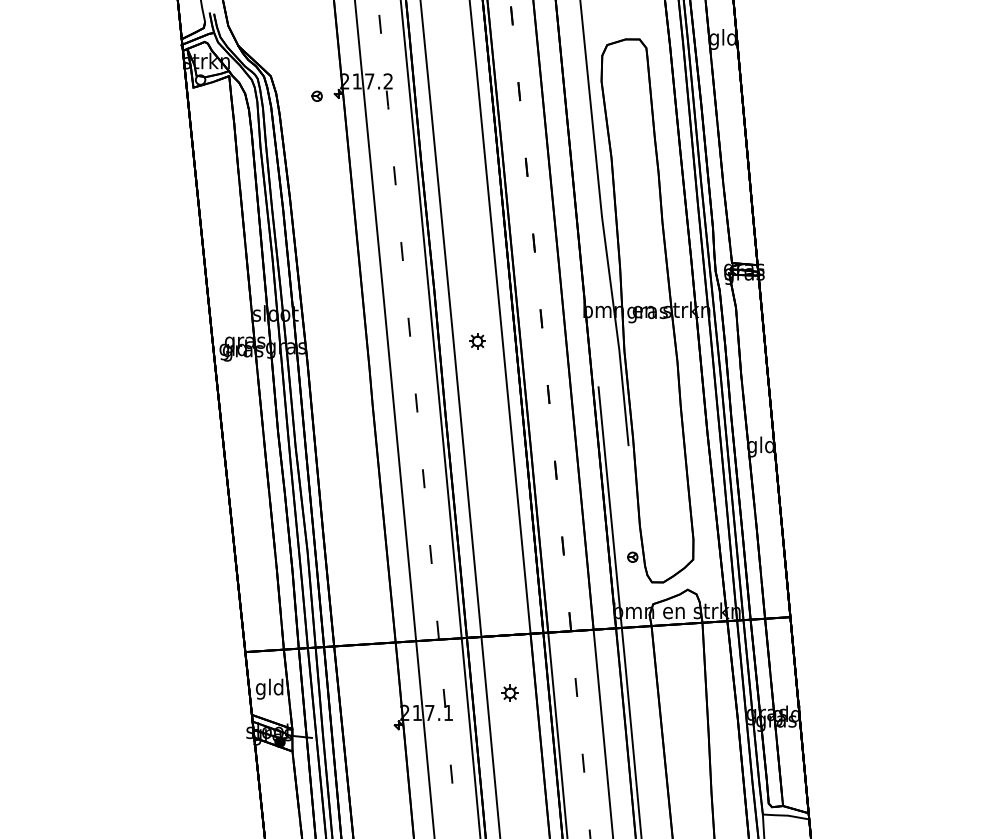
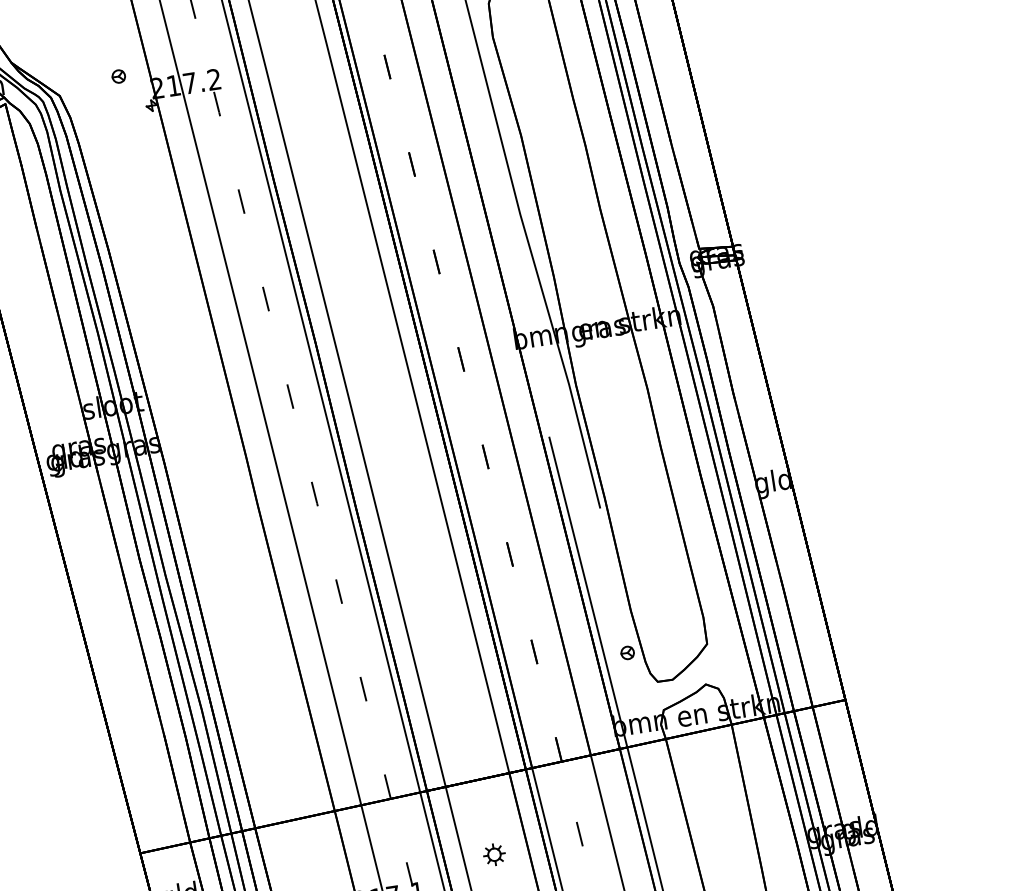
part: (316, 95) -> (117, 75), moved
part: (477, 341) -> (382, 401), removed

